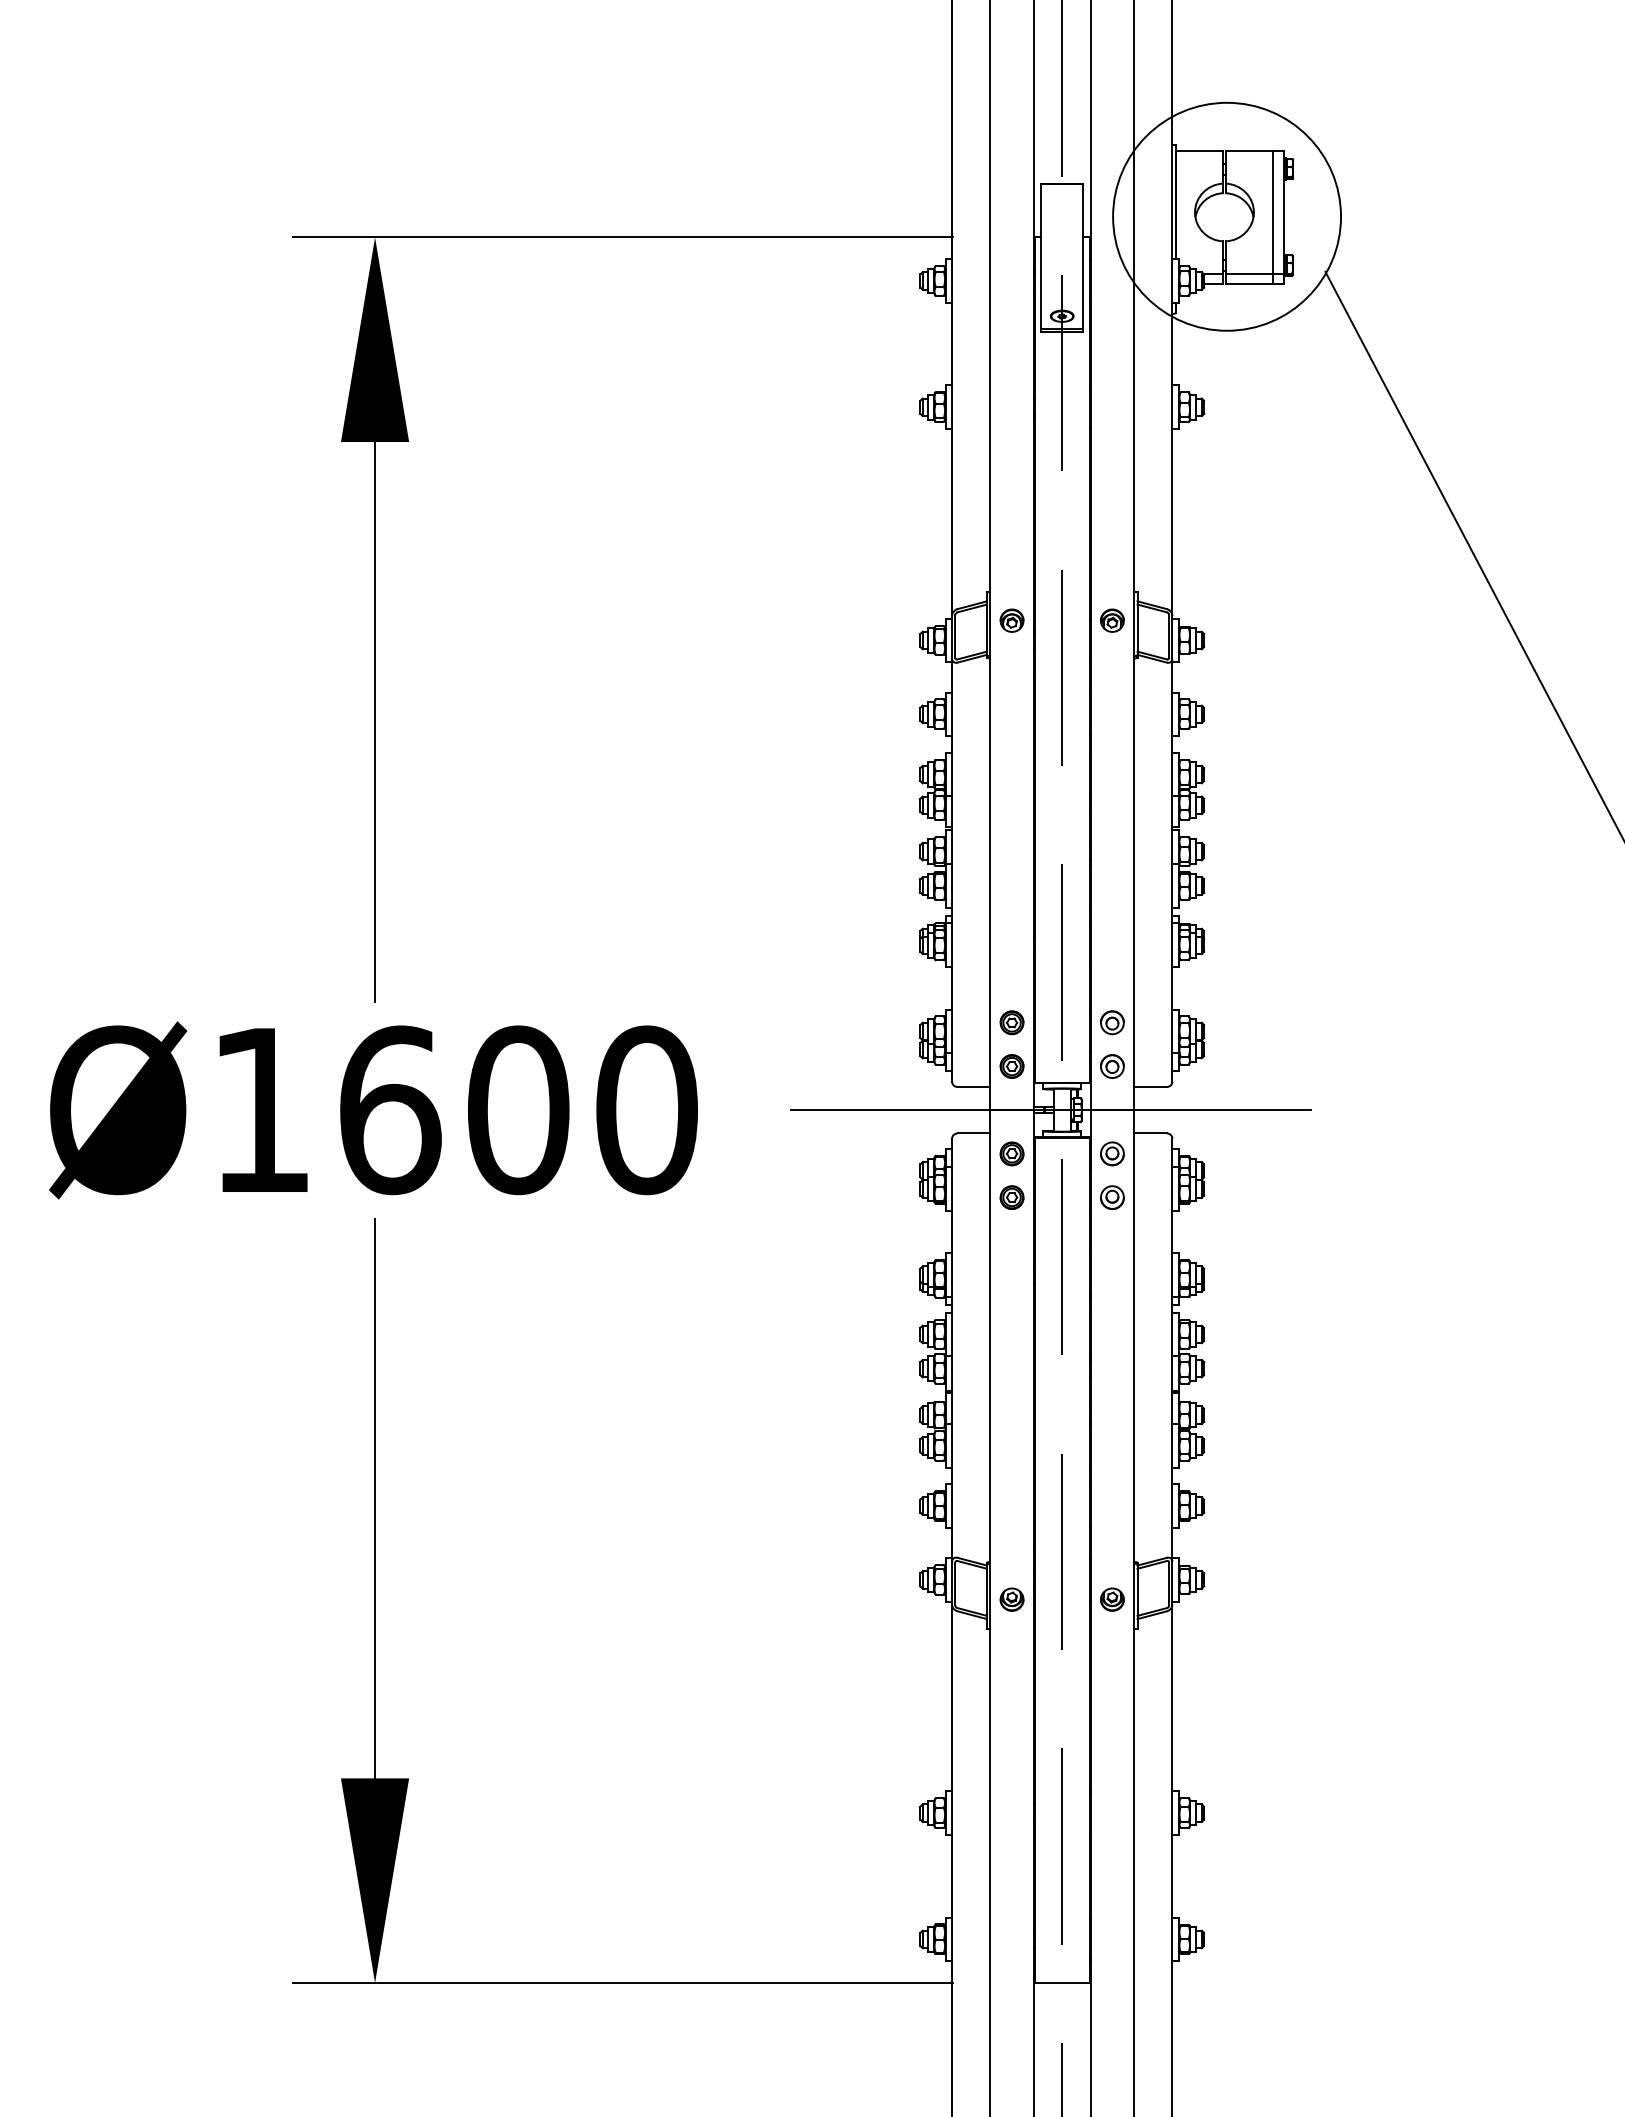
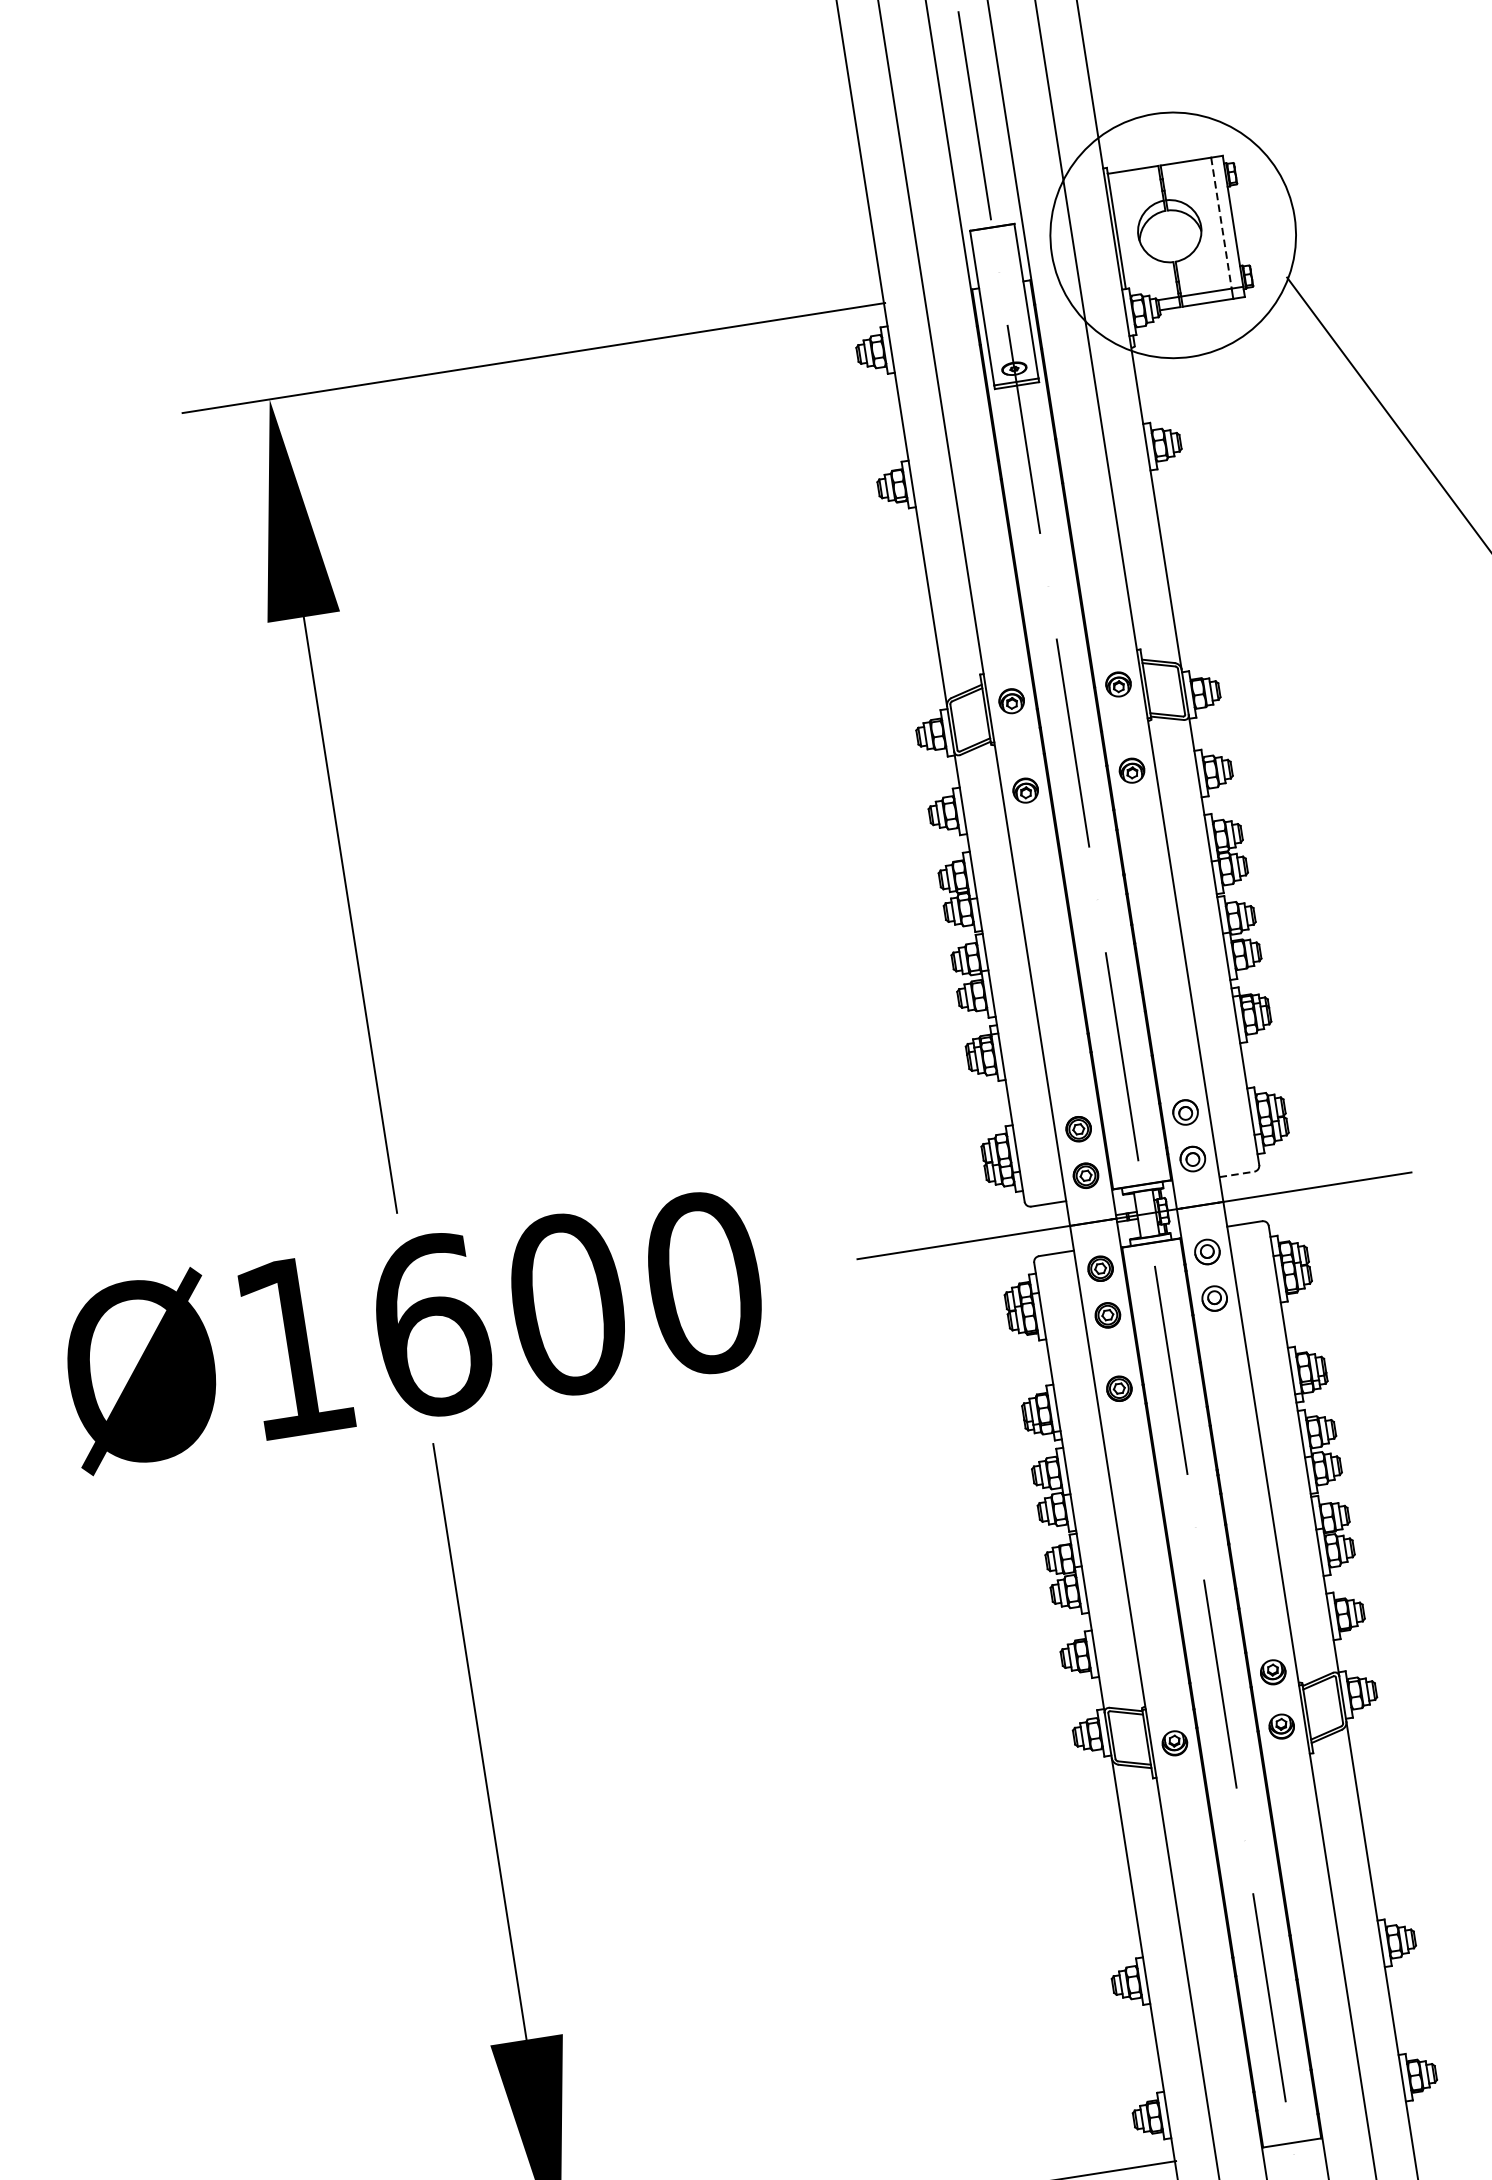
line: (1273, 212) -> (1221, 223), solid -> dashed
part: (1112, 701) -> (1132, 770), added
part: (1011, 704) -> (1025, 790), added
line: (1151, 1086) -> (1237, 1173), solid -> dashed
part: (1011, 1266) -> (1118, 1388), added
part: (1112, 1548) -> (1273, 1672), added

